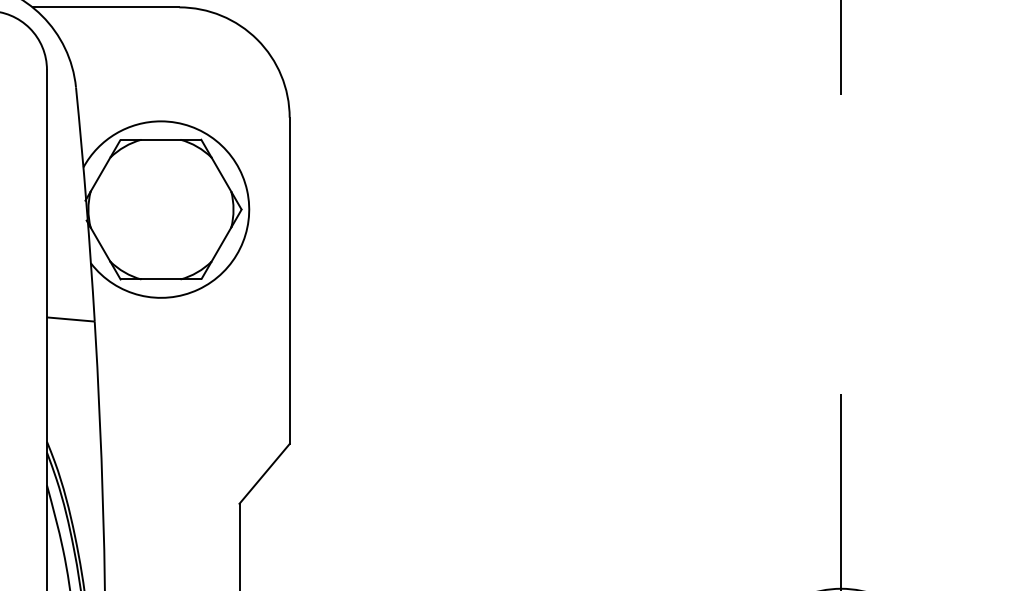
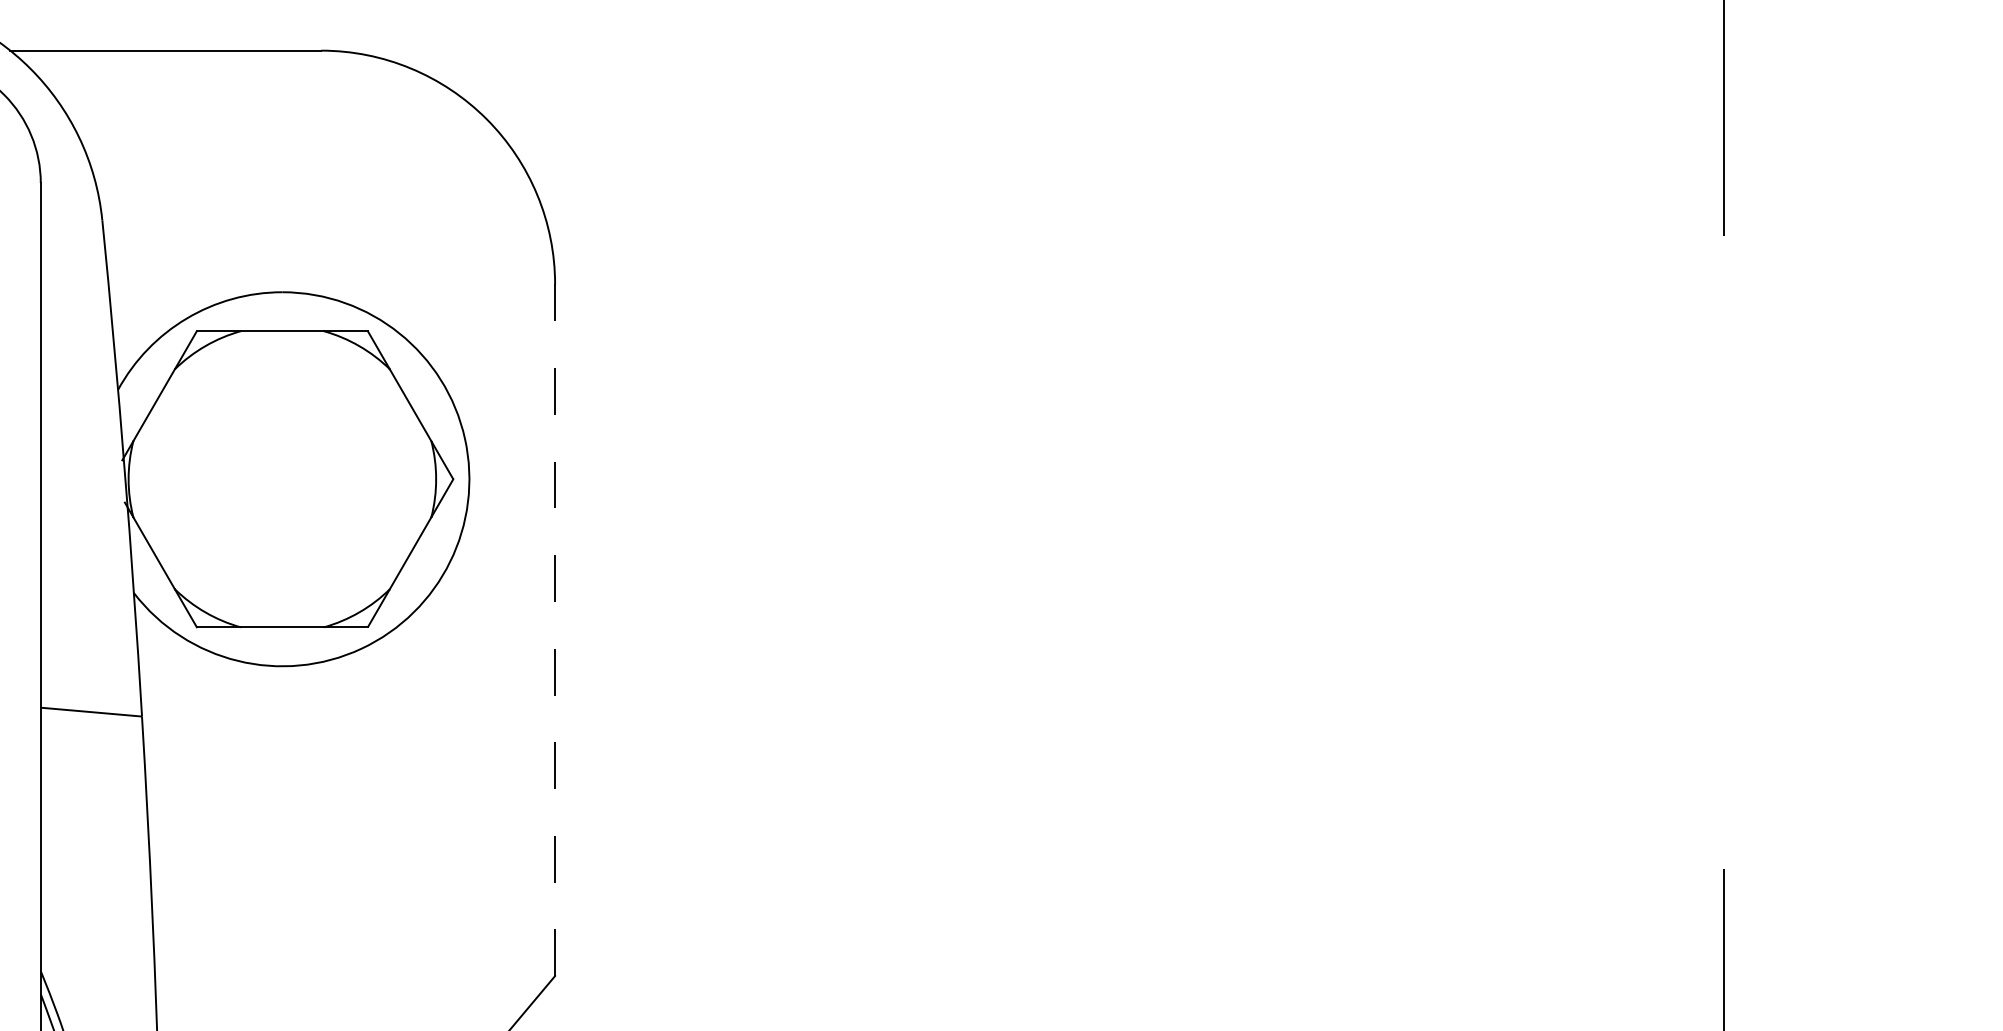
line: (289, 280) -> (554, 629), solid -> dashed

